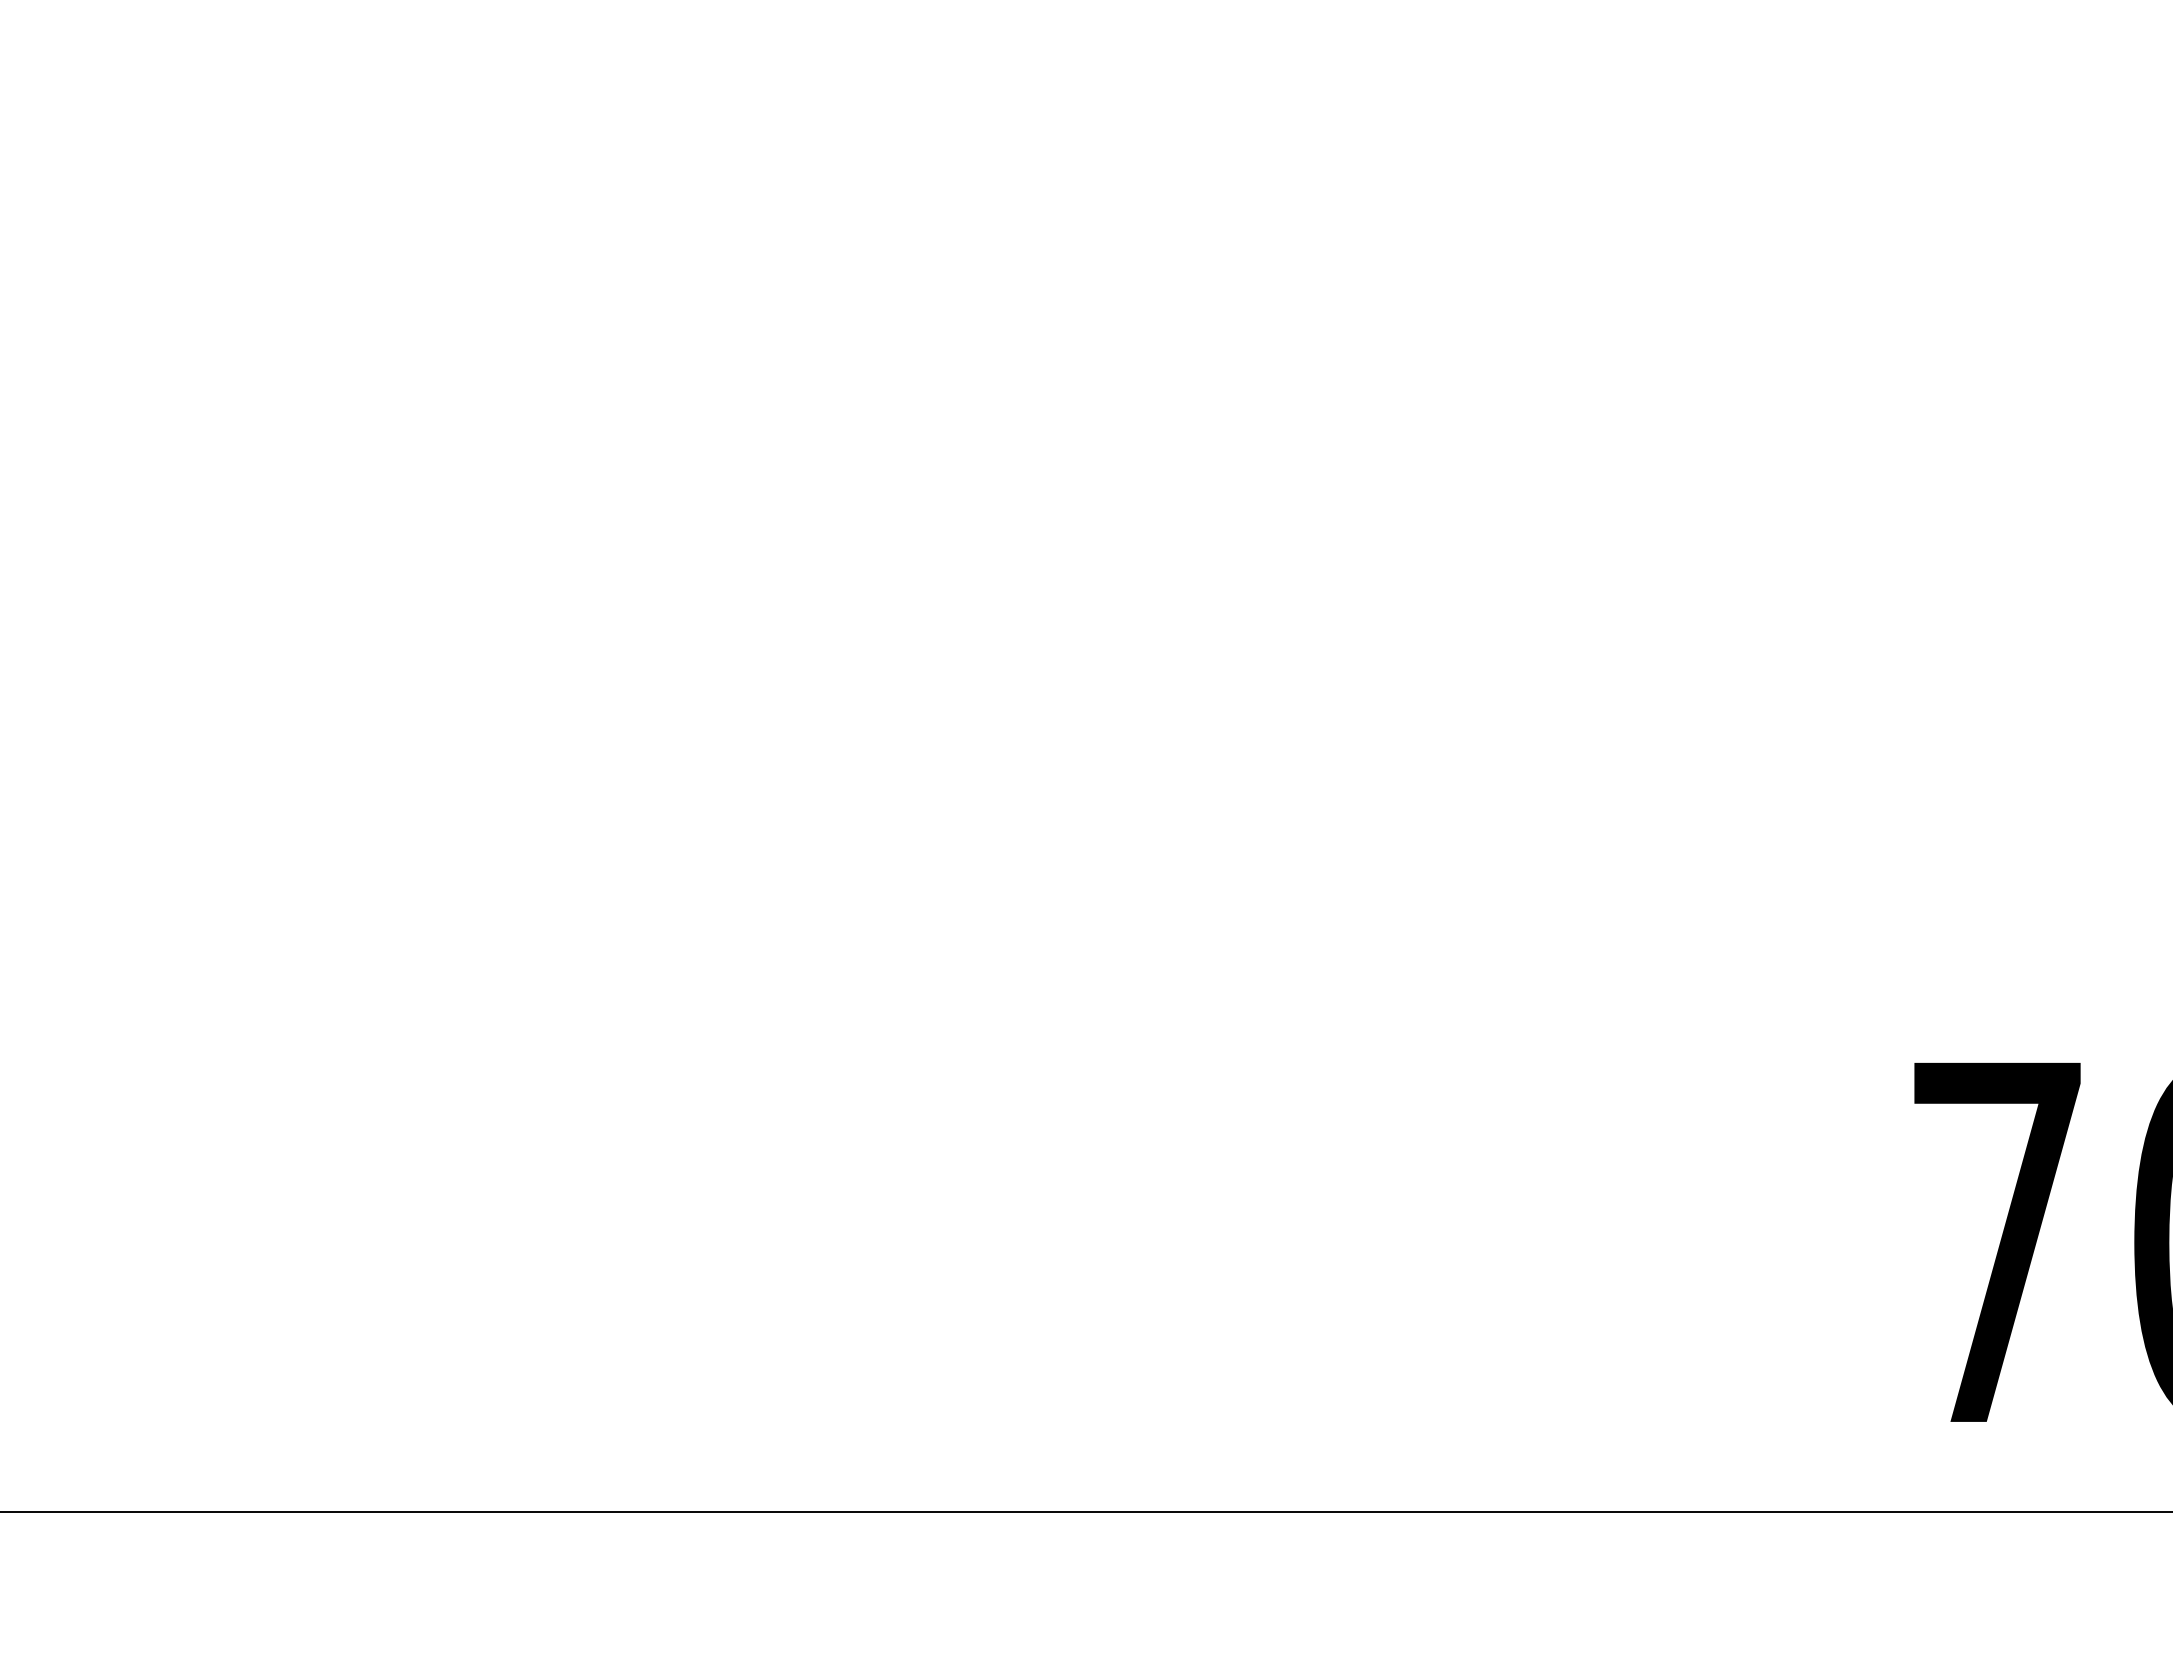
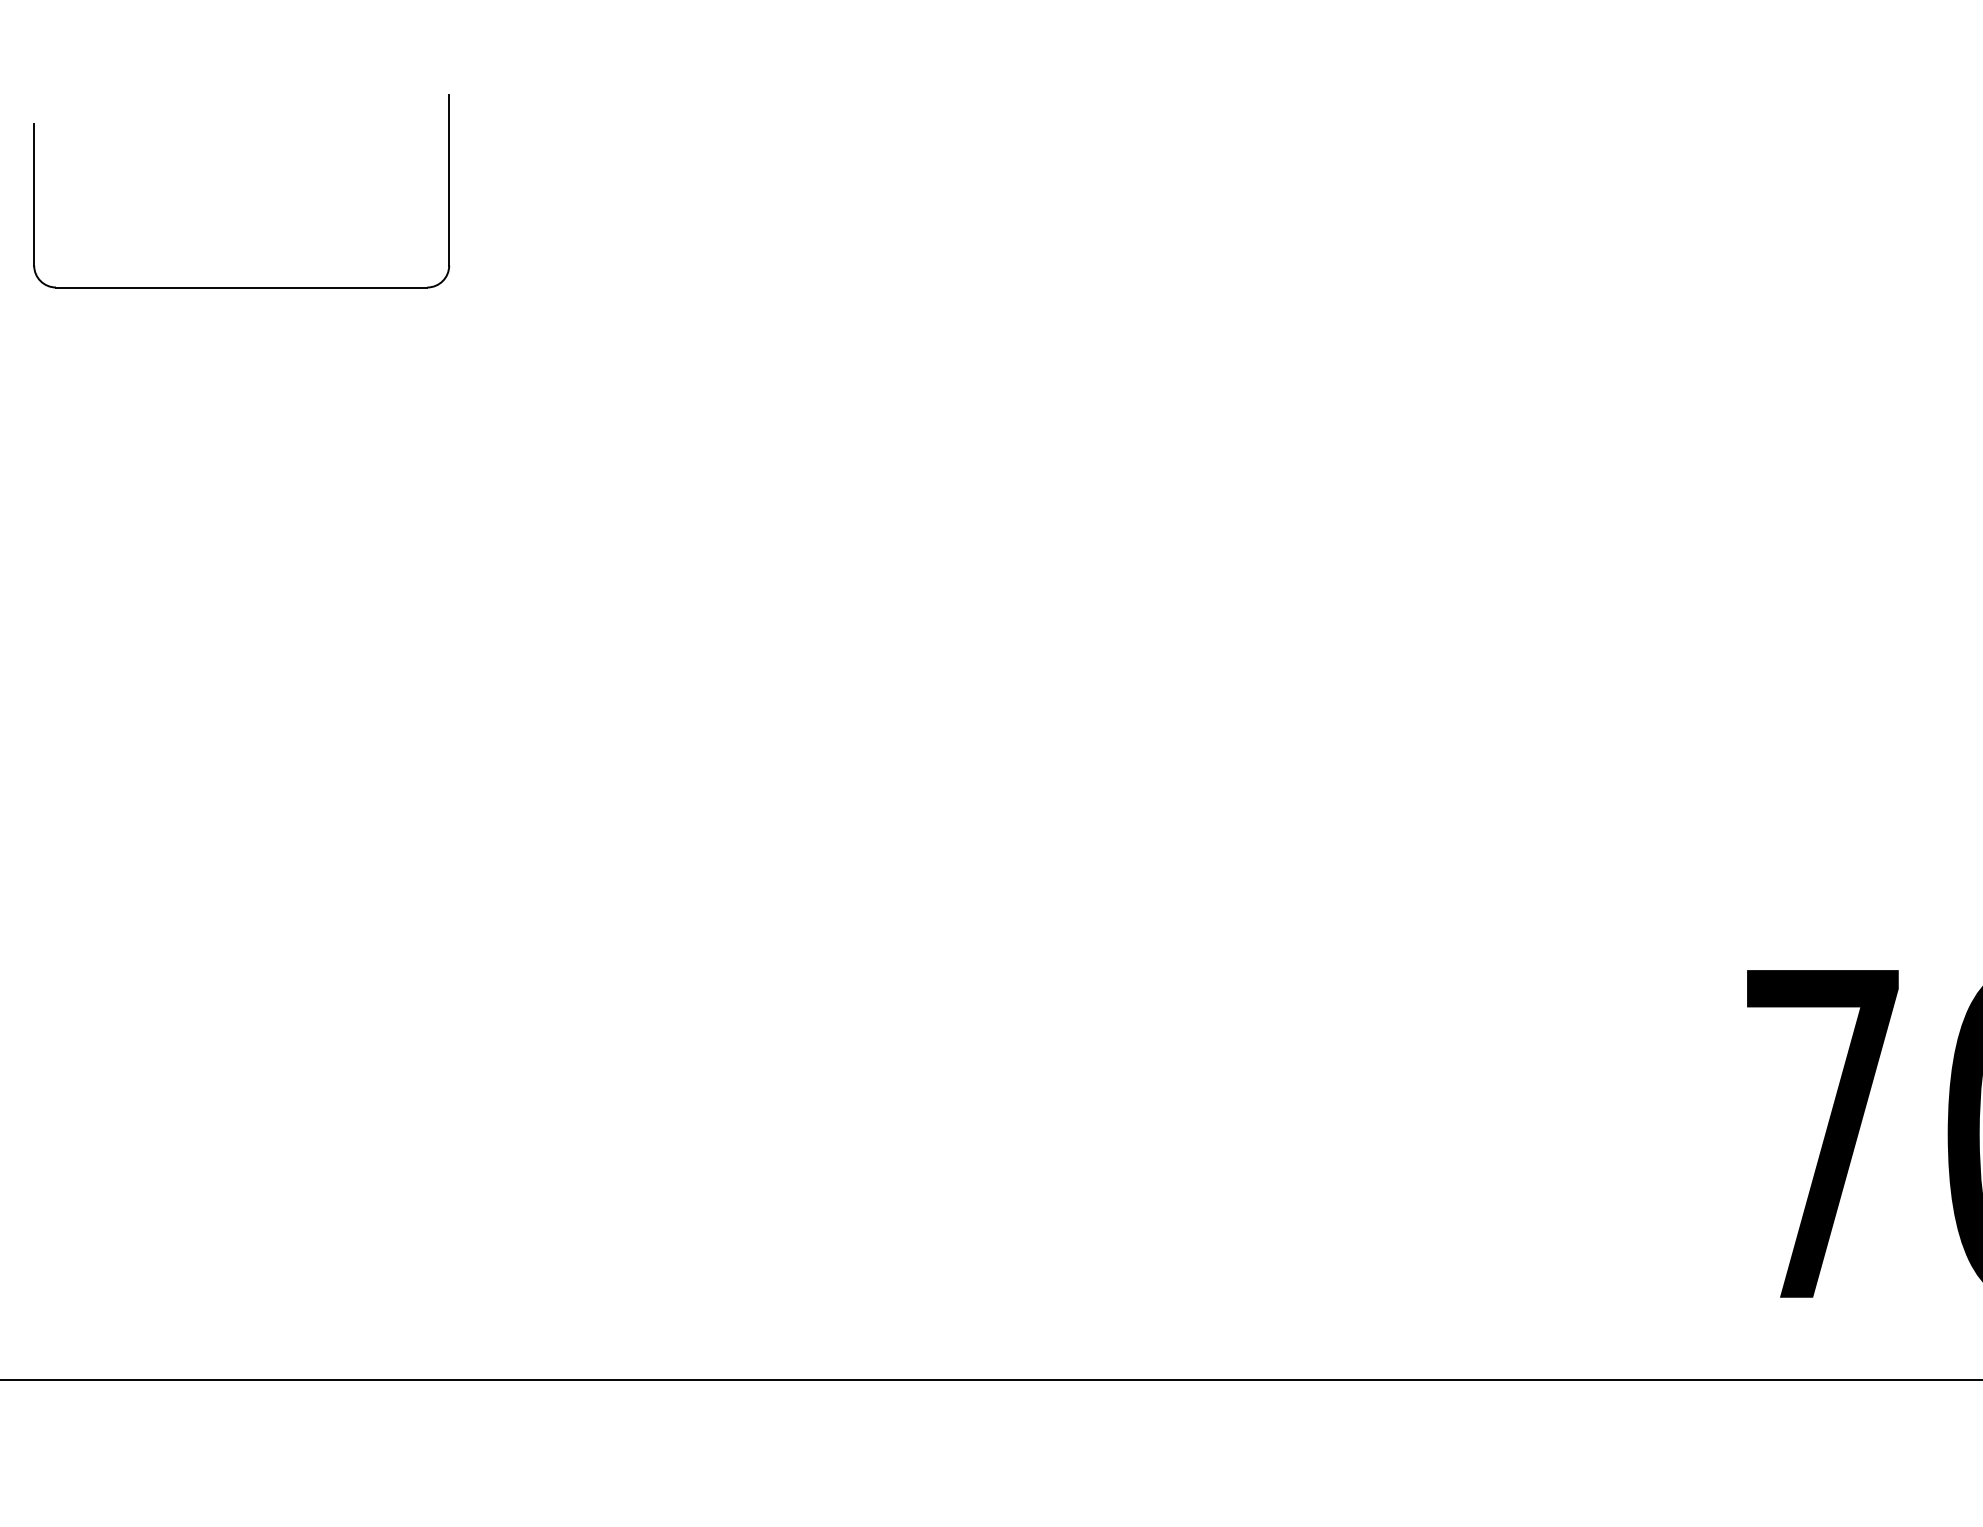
part: (264, 314) -> (241, 287), added

